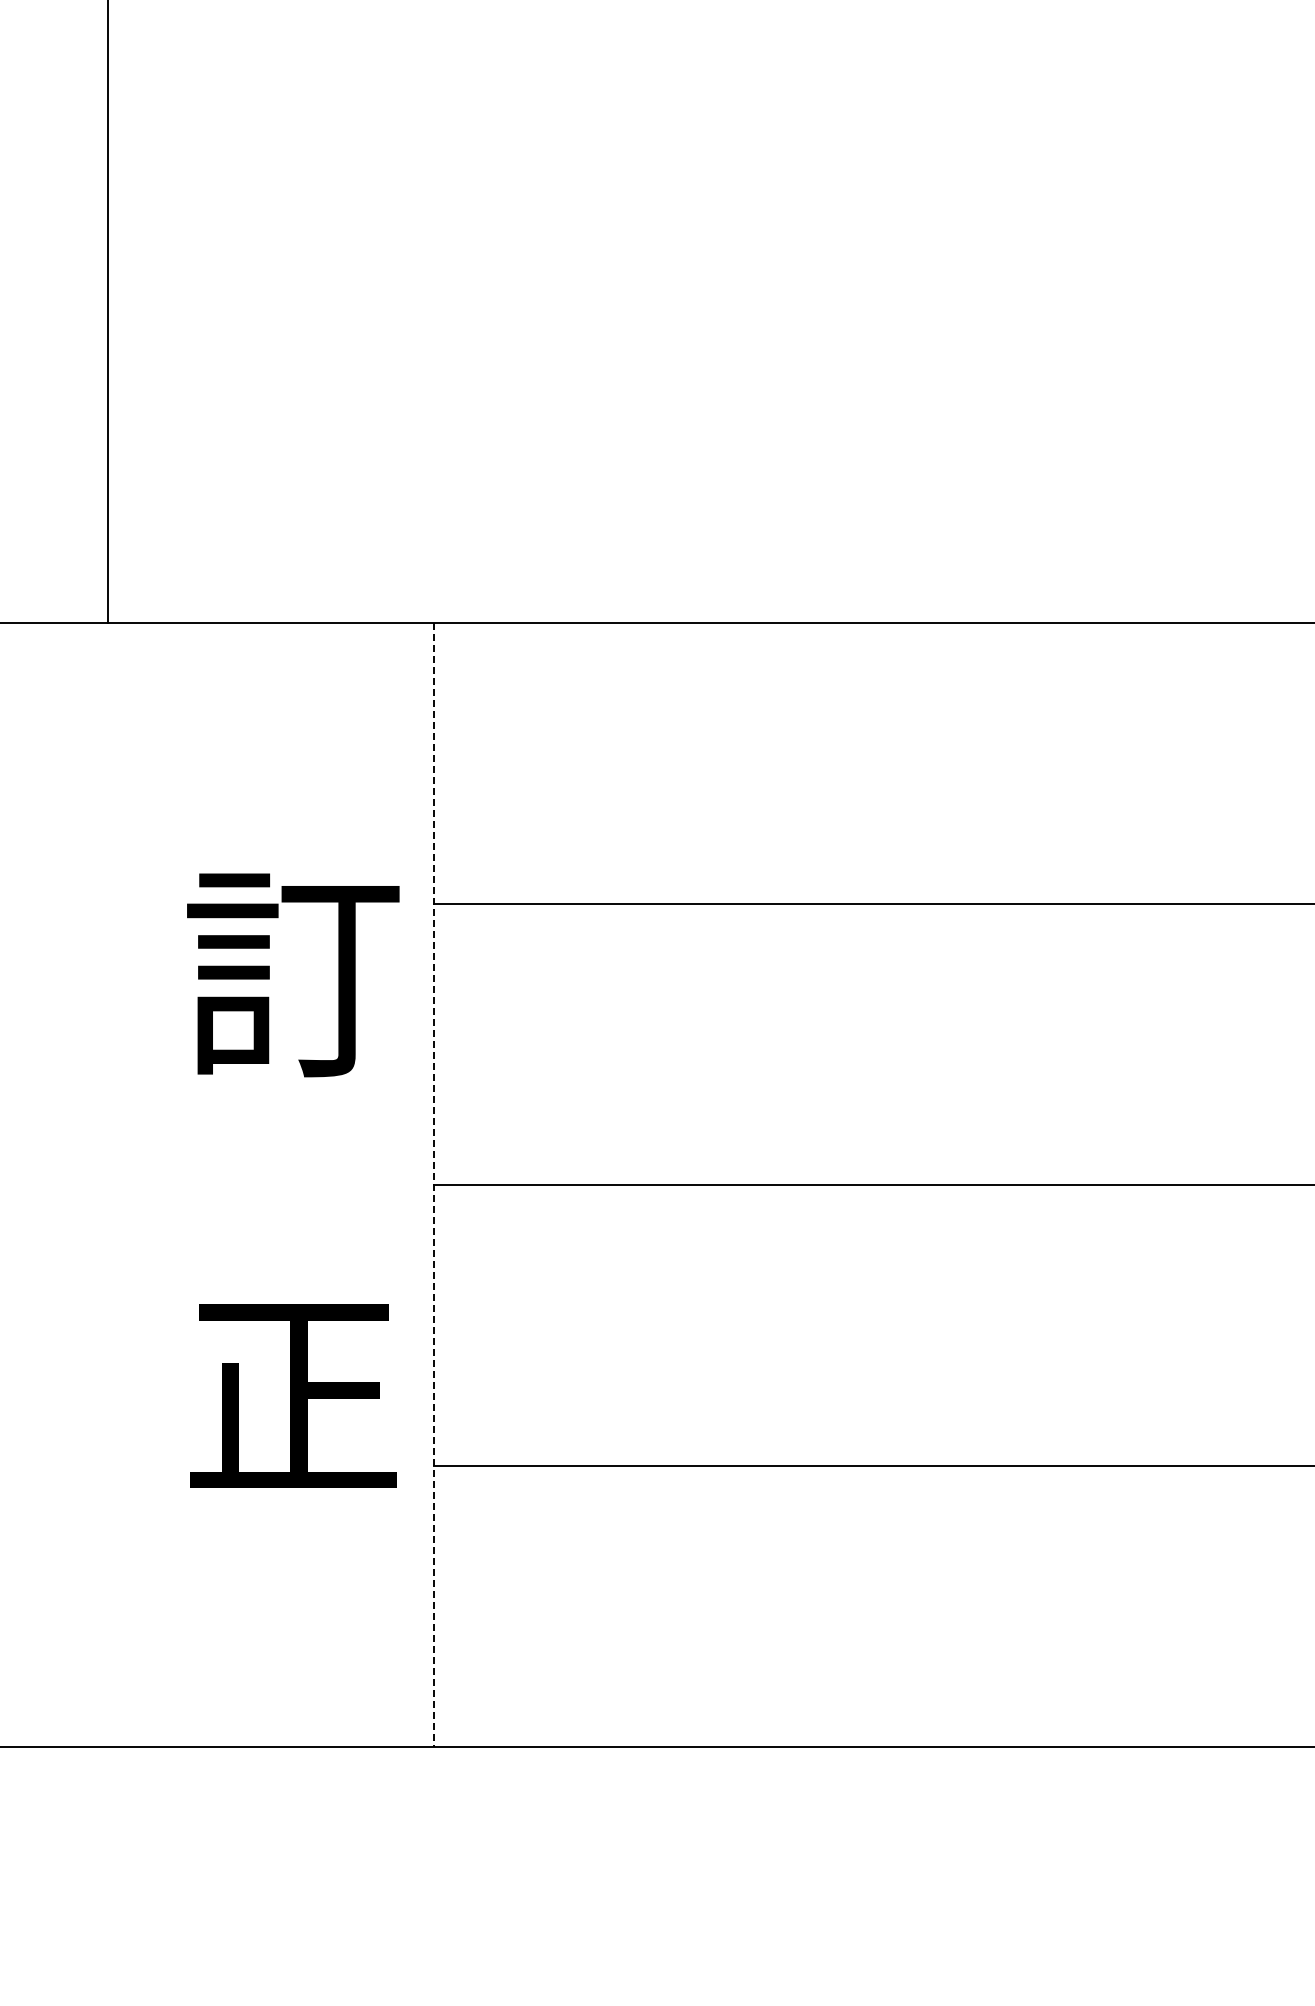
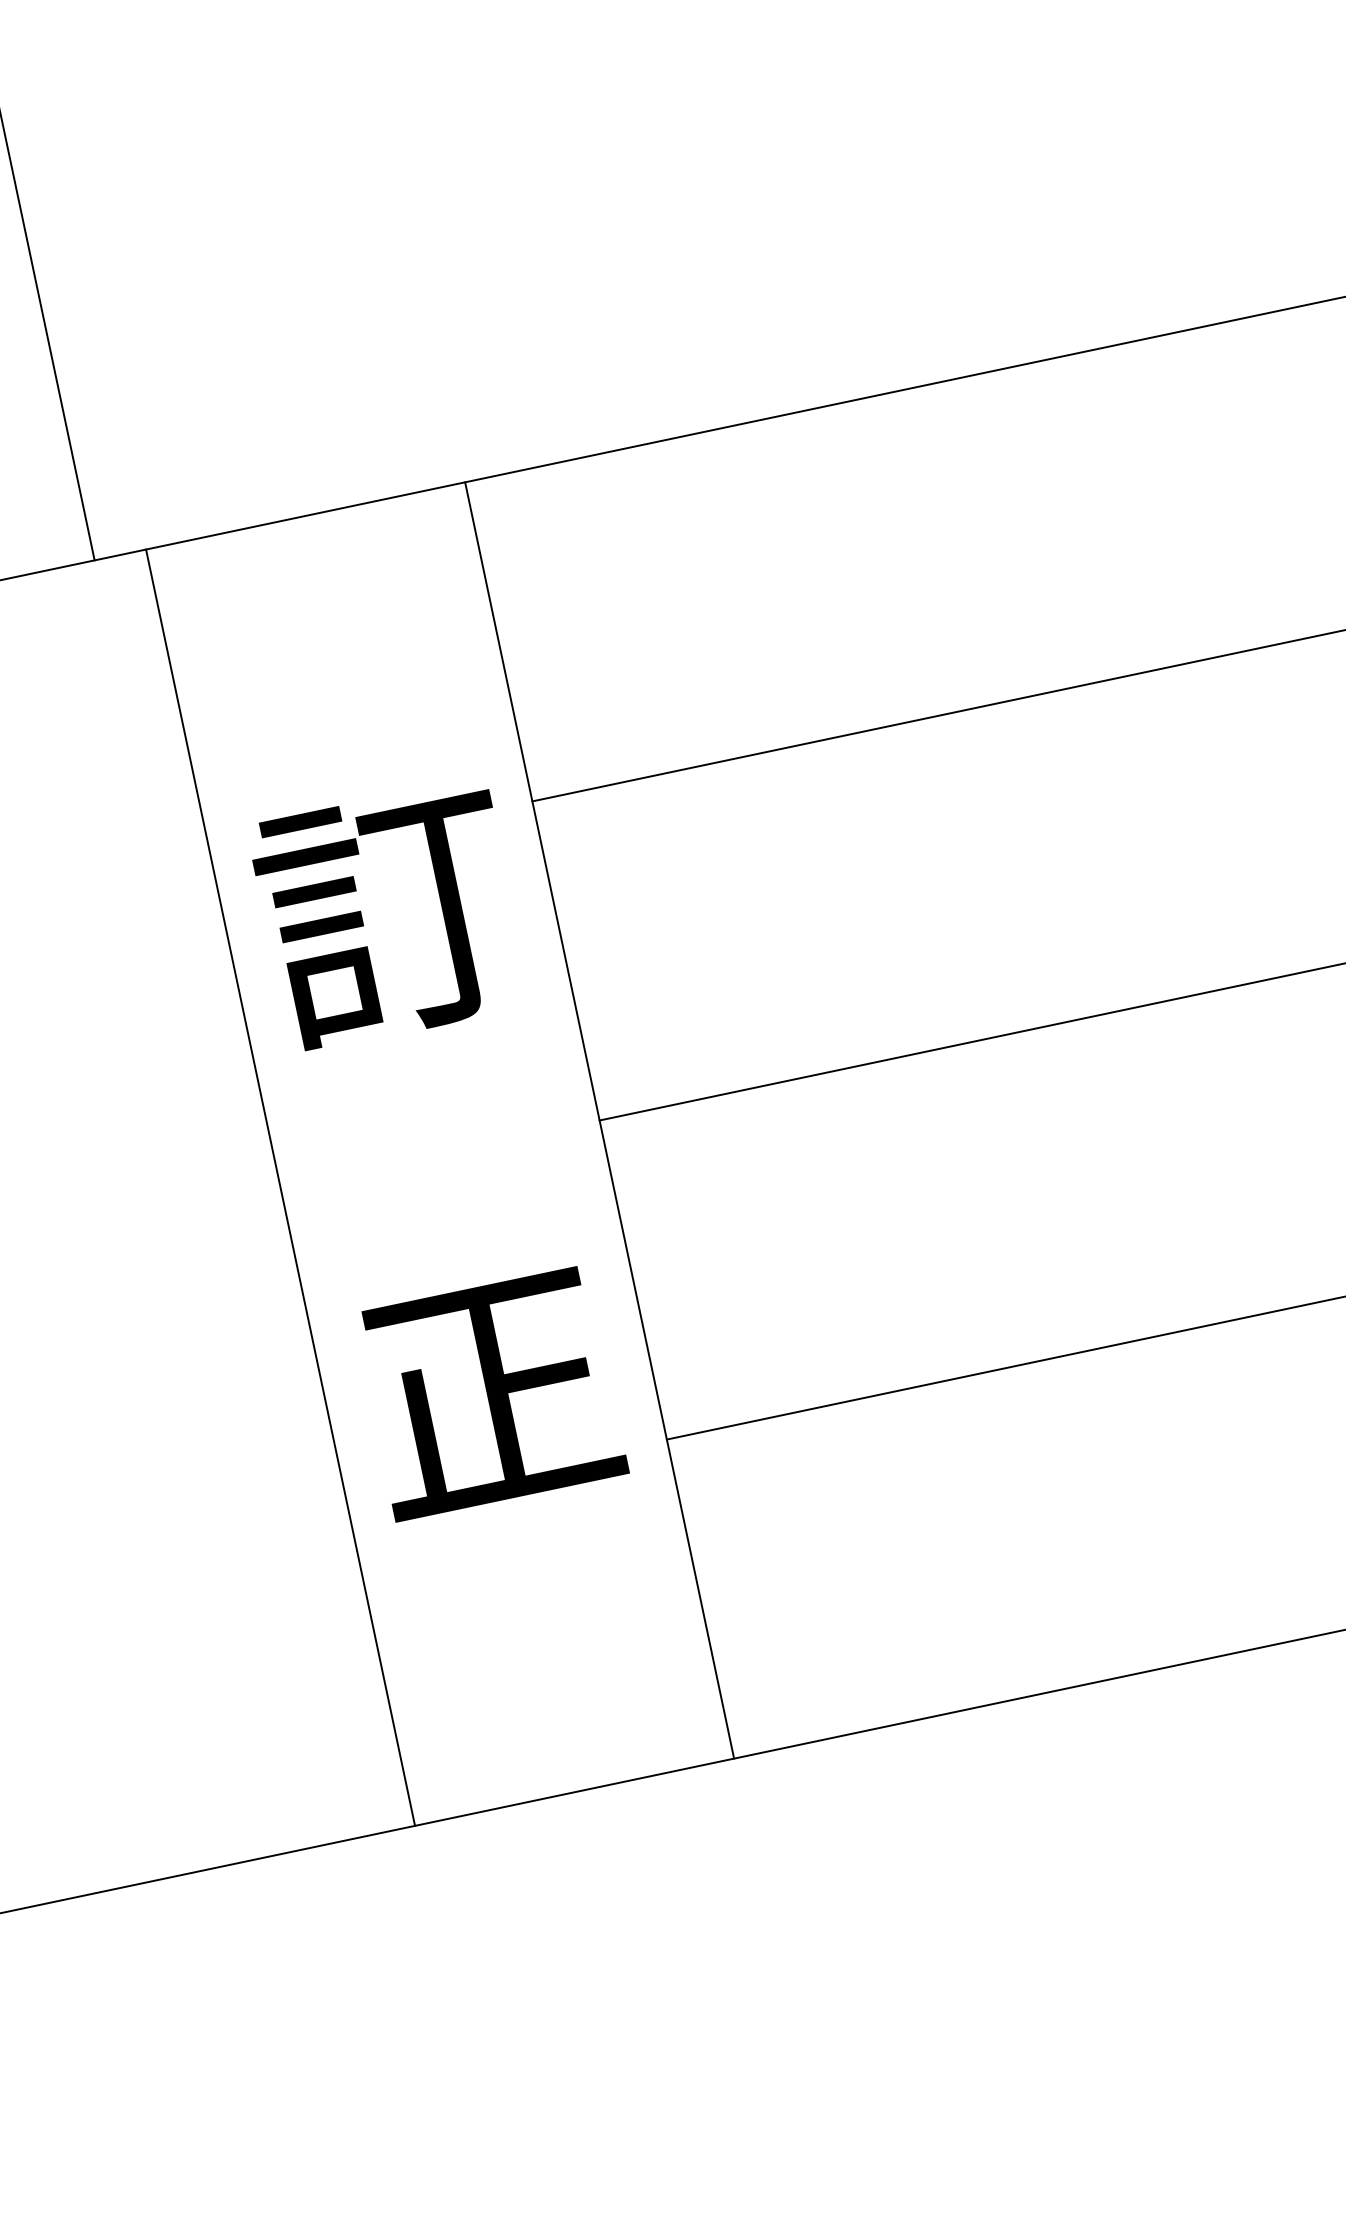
line: (152, 1185) -> (280, 1188), added
line: (433, 1185) -> (599, 1120), dashed -> solid

